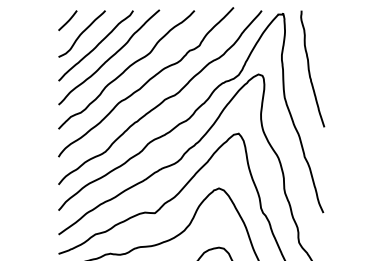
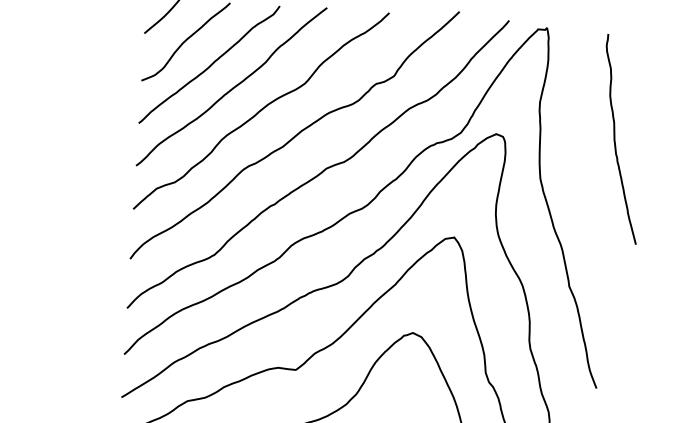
curve: (309, 68) -> (615, 138), moved

